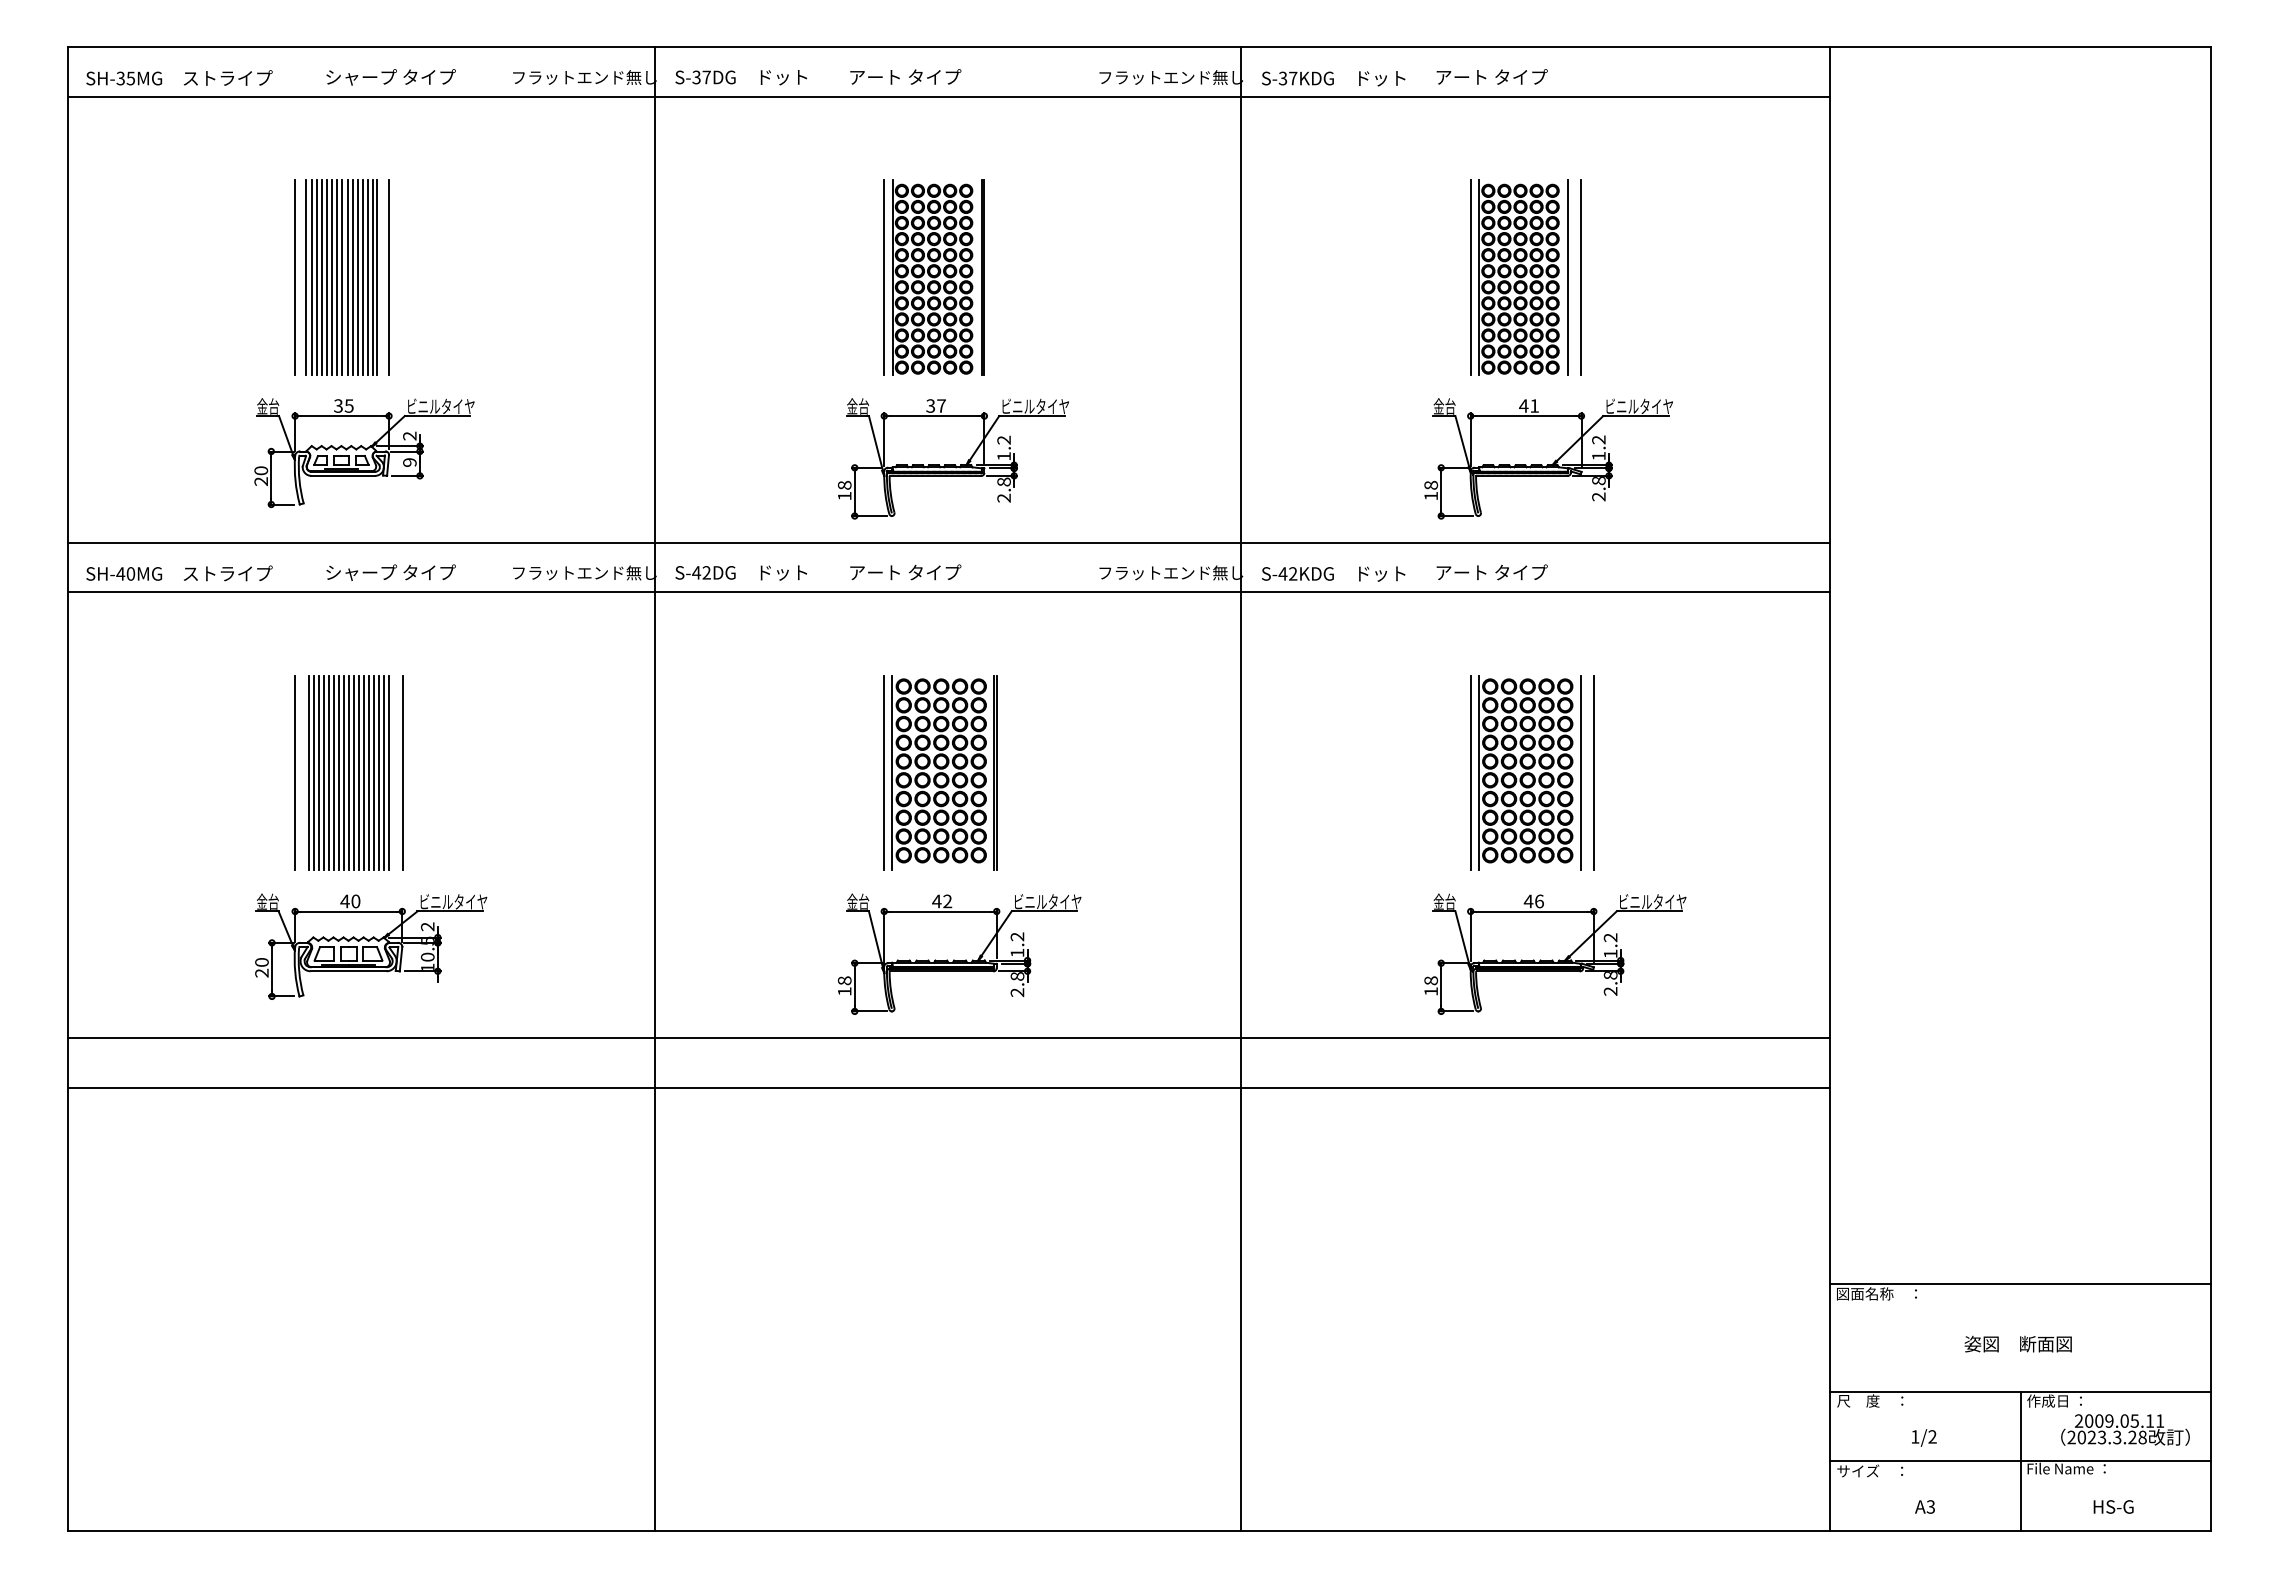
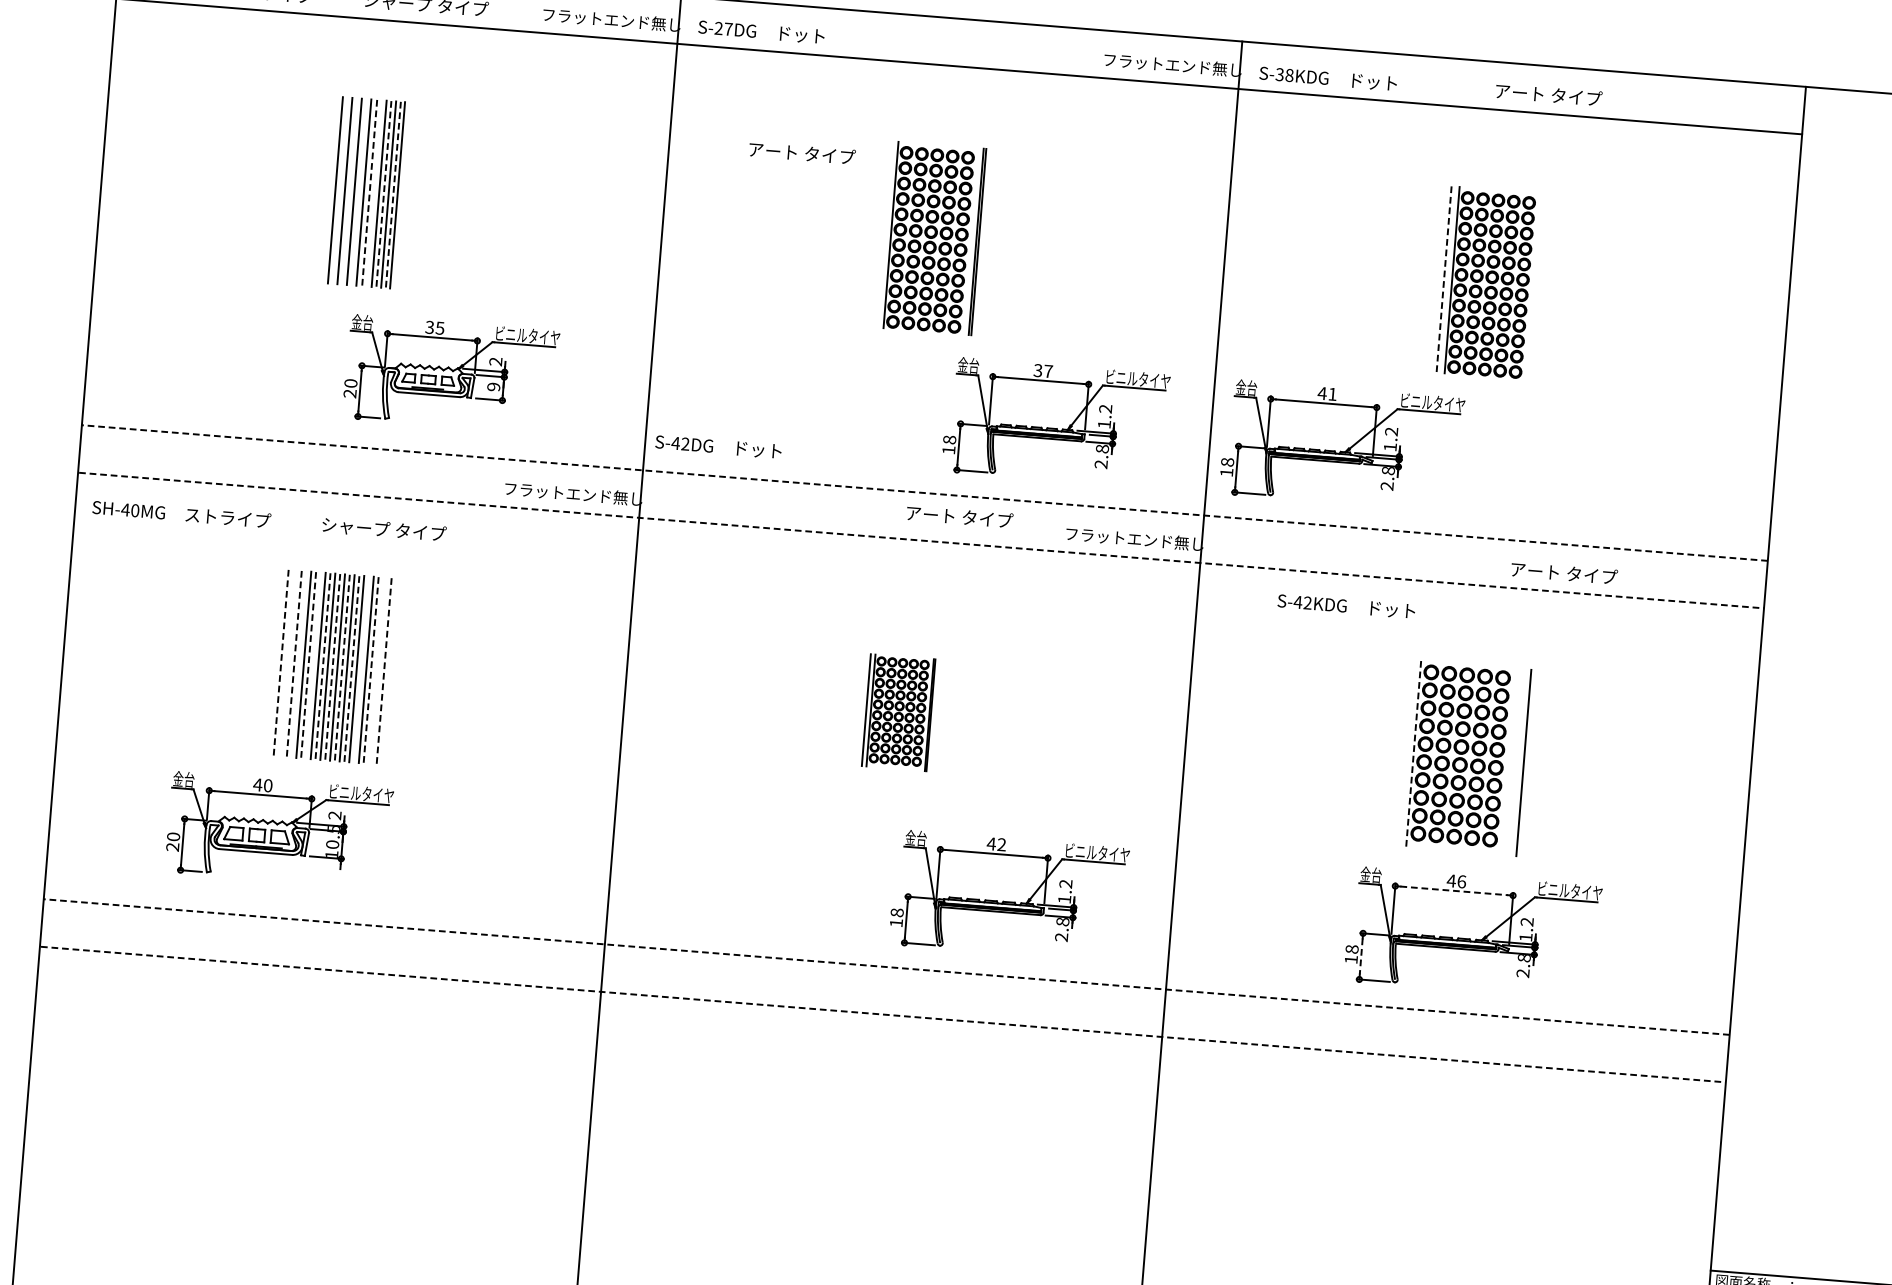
text: (905, 76) -> (802, 152), moved
text: (1491, 76) -> (1548, 94), moved
text: (696, 77) -> (718, 28), S-37DG -> S-27DG
text: (1293, 78) -> (1289, 75), S-37KDG -> S-38KDG
line: (294, 277) -> (318, 188), removed
line: (306, 277) -> (330, 189), removed
line: (316, 277) -> (339, 190), removed
line: (326, 277) -> (349, 191), removed
line: (336, 277) -> (358, 192), removed
line: (352, 277) -> (374, 193), removed
line: (389, 277) -> (409, 196), removed
line: (884, 277) -> (883, 234), removed
line: (1568, 277) -> (1537, 287), removed
line: (1580, 277) -> (1549, 287), removed
line: (347, 278) -> (369, 194), solid -> dashed
line: (362, 278) -> (383, 195), solid -> dashed
line: (372, 278) -> (393, 195), solid -> dashed
line: (1470, 278) -> (1443, 280), solid -> dashed
part: (364, 453) -> (451, 374), moved
part: (952, 458) -> (1054, 422), moved
part: (1548, 458) -> (1341, 445), moved
line: (948, 542) -> (924, 492), solid -> dashed
text: (390, 572) -> (383, 529), moved
text: (741, 572) -> (718, 446), moved
text: (905, 572) -> (959, 516), moved
text: (1491, 572) -> (1563, 573), moved
text: (179, 573) -> (181, 514), moved
text: (1333, 573) -> (1346, 605), moved
line: (950, 592) -> (922, 540), solid -> dashed
line: (313, 772) -> (298, 664), removed
line: (328, 772) -> (313, 665), removed
line: (369, 772) -> (352, 668), solid -> dashed
line: (379, 772) -> (361, 669), removed
part: (940, 772) -> (898, 712), size x0.6
line: (1470, 772) -> (1405, 753), removed
line: (1580, 772) -> (1511, 761), removed
line: (295, 773) -> (281, 663), solid -> dashed
line: (308, 773) -> (293, 664), solid -> dashed
line: (323, 773) -> (308, 665), solid -> dashed
line: (338, 773) -> (322, 666), solid -> dashed
line: (349, 773) -> (333, 667), solid -> dashed
line: (359, 773) -> (342, 668), solid -> dashed
line: (389, 773) -> (371, 670), solid -> dashed
line: (402, 773) -> (383, 671), solid -> dashed
line: (1478, 773) -> (1413, 754), solid -> dashed
line: (1532, 911) -> (1454, 890), solid -> dashed
part: (371, 946) -> (279, 830), moved
part: (959, 953) -> (1009, 895), moved
line: (1441, 987) -> (1361, 956), solid -> dashed
line: (948, 1038) -> (885, 967), solid -> dashed
line: (950, 1087) -> (884, 1014), solid -> dashed

